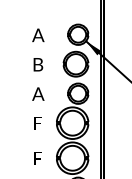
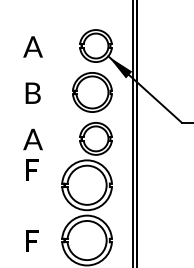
text: (37, 123) -> (31, 170), moved

